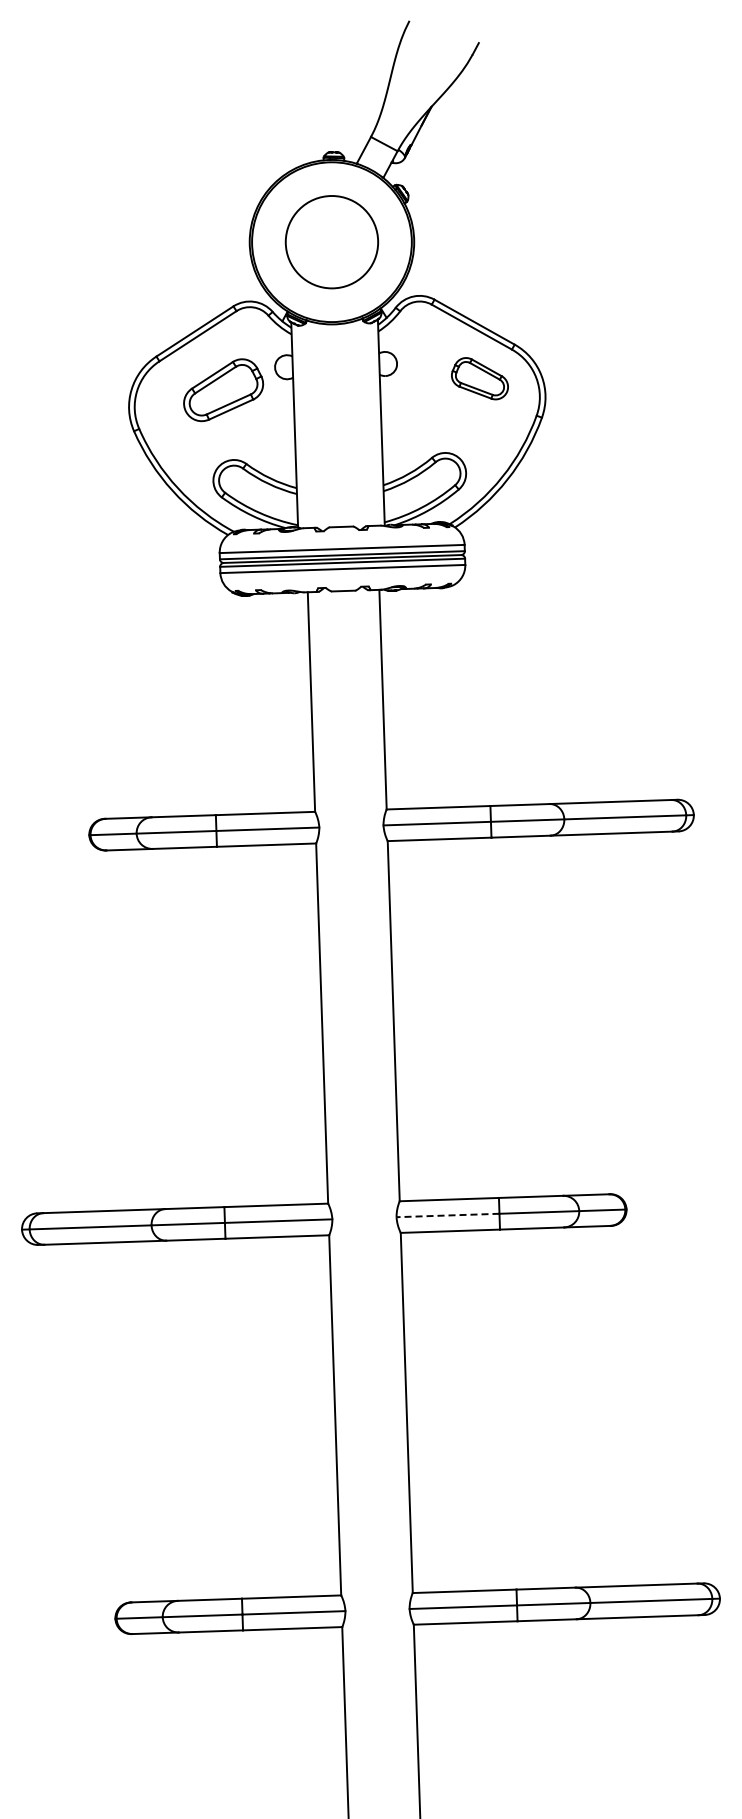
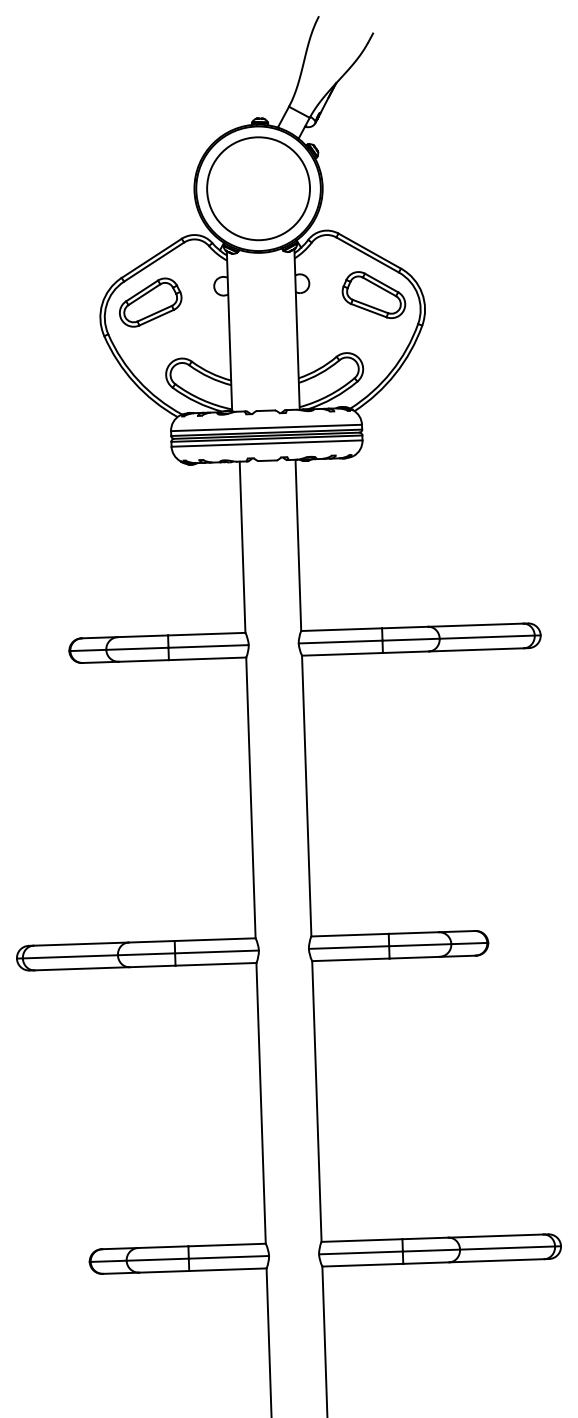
circle: (331, 242) -> (258, 189), size x1.43
part: (479, 378) -> (373, 295), size x1.43
part: (223, 390) -> (150, 302), moved
line: (447, 1215) -> (348, 947), dashed -> solid

